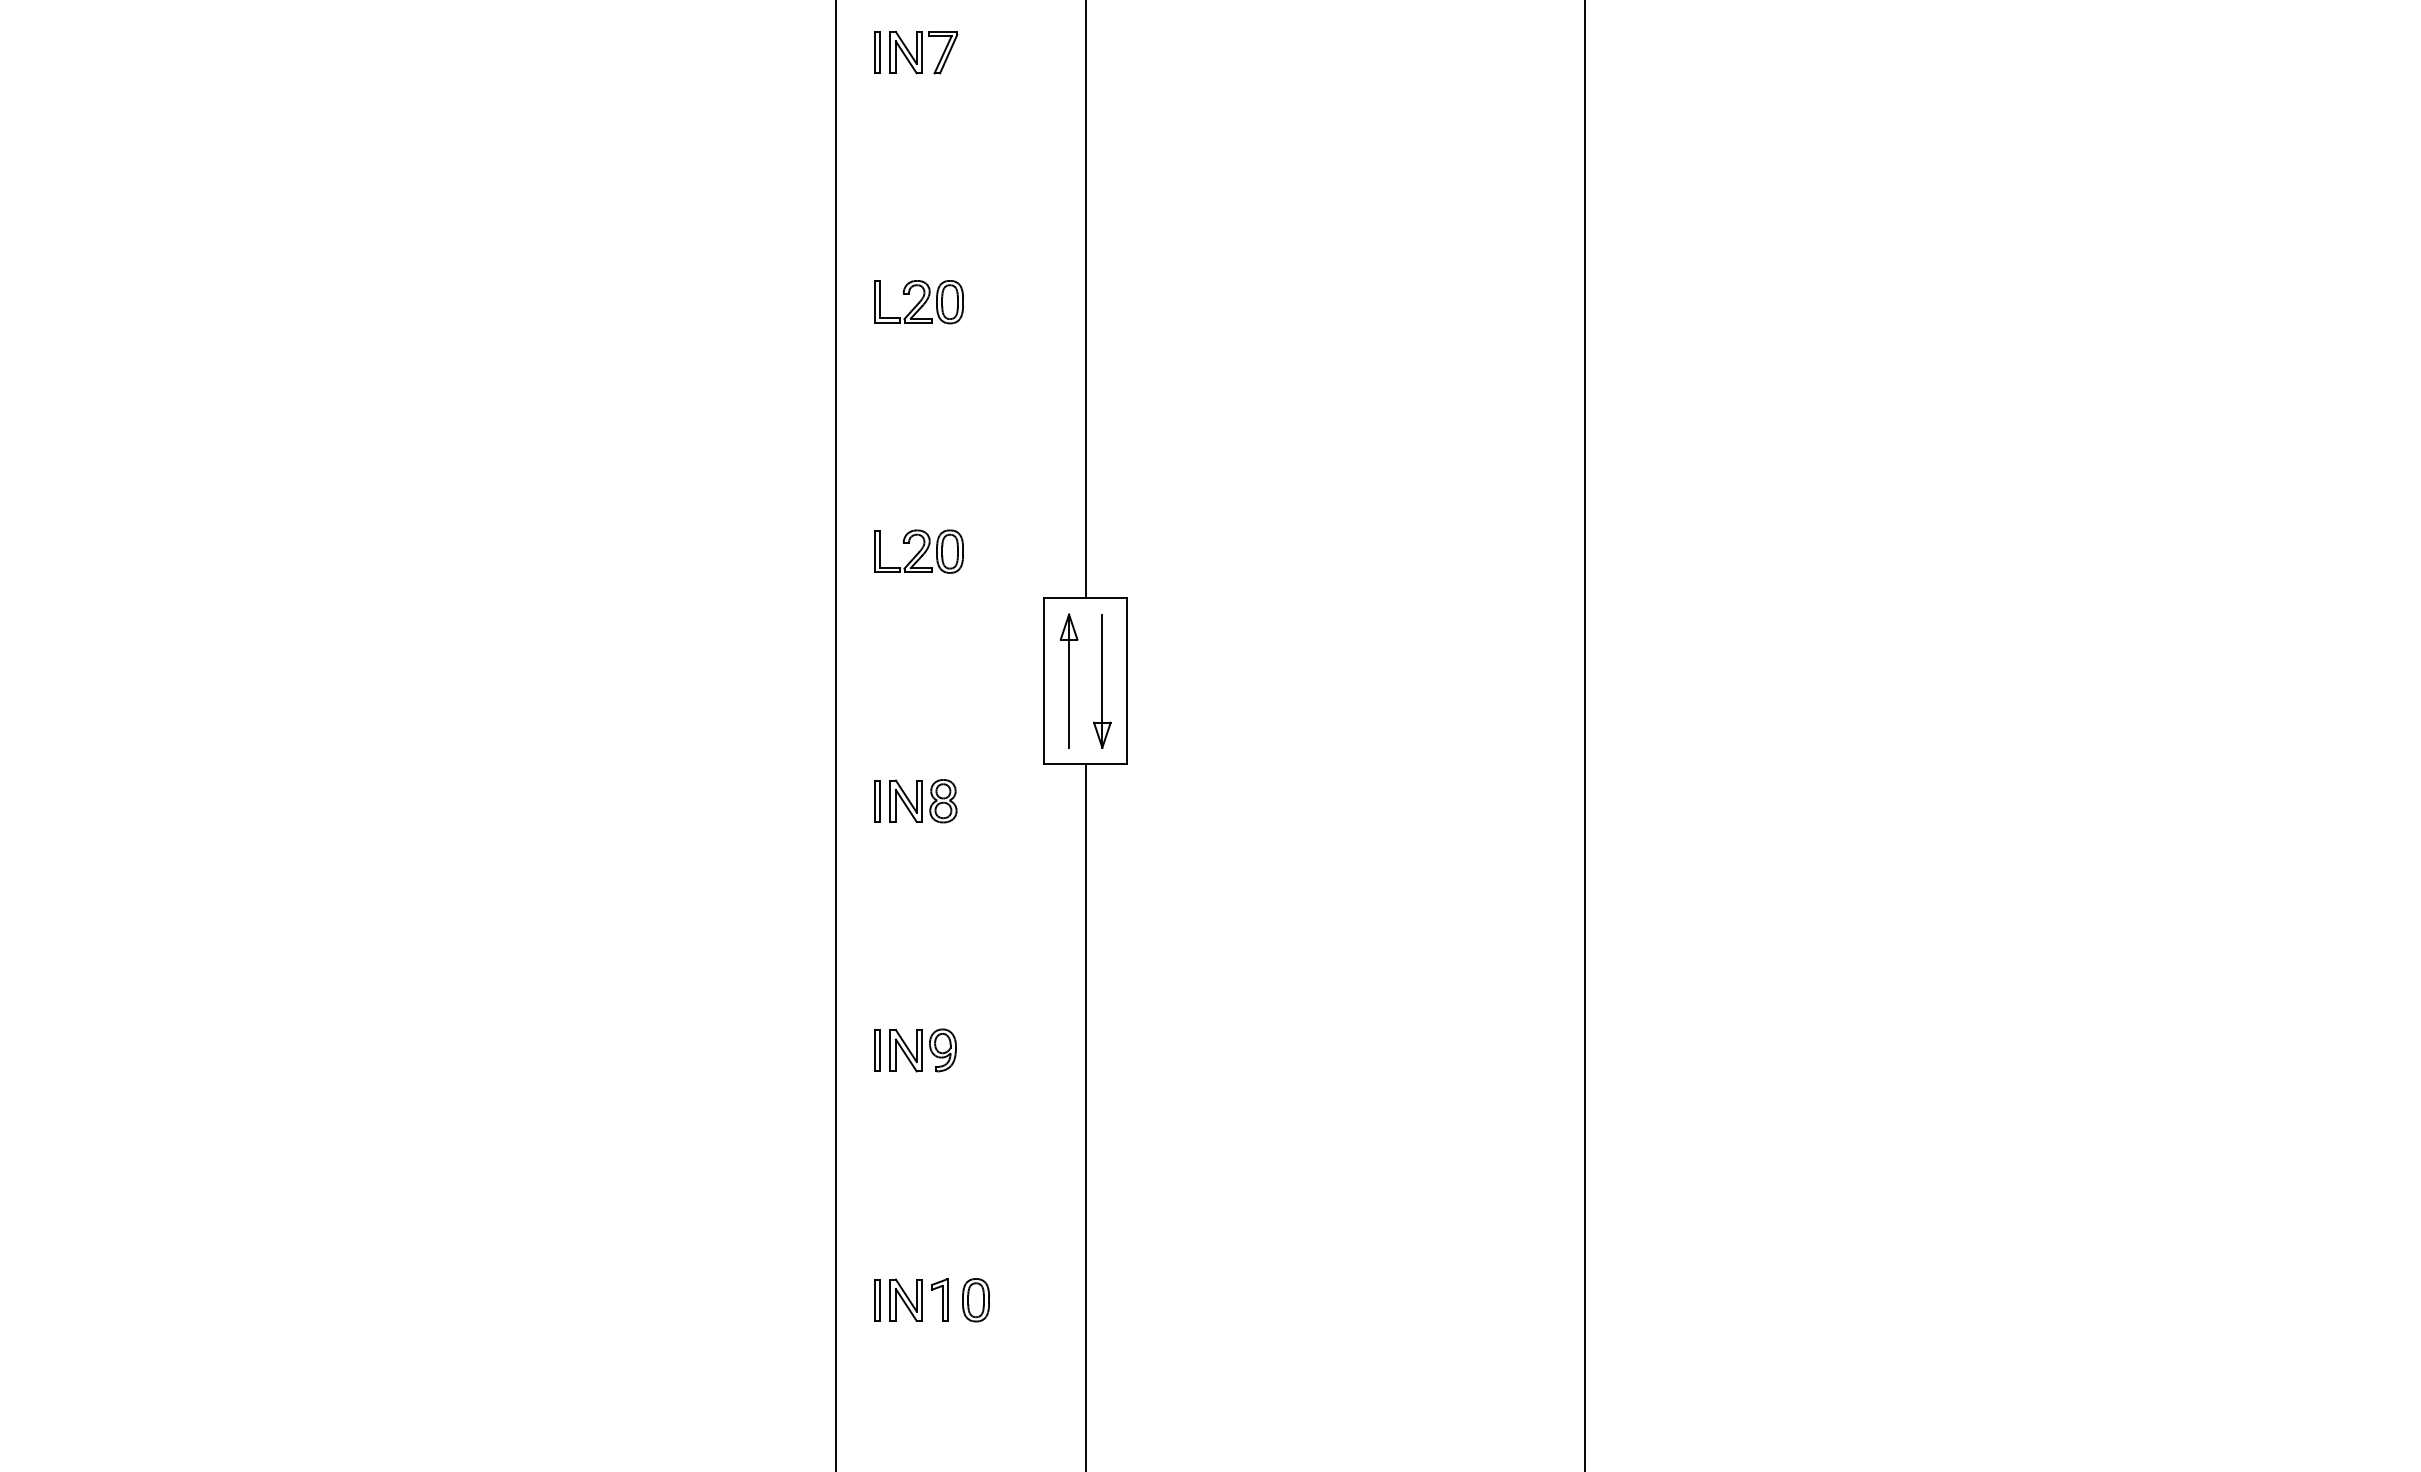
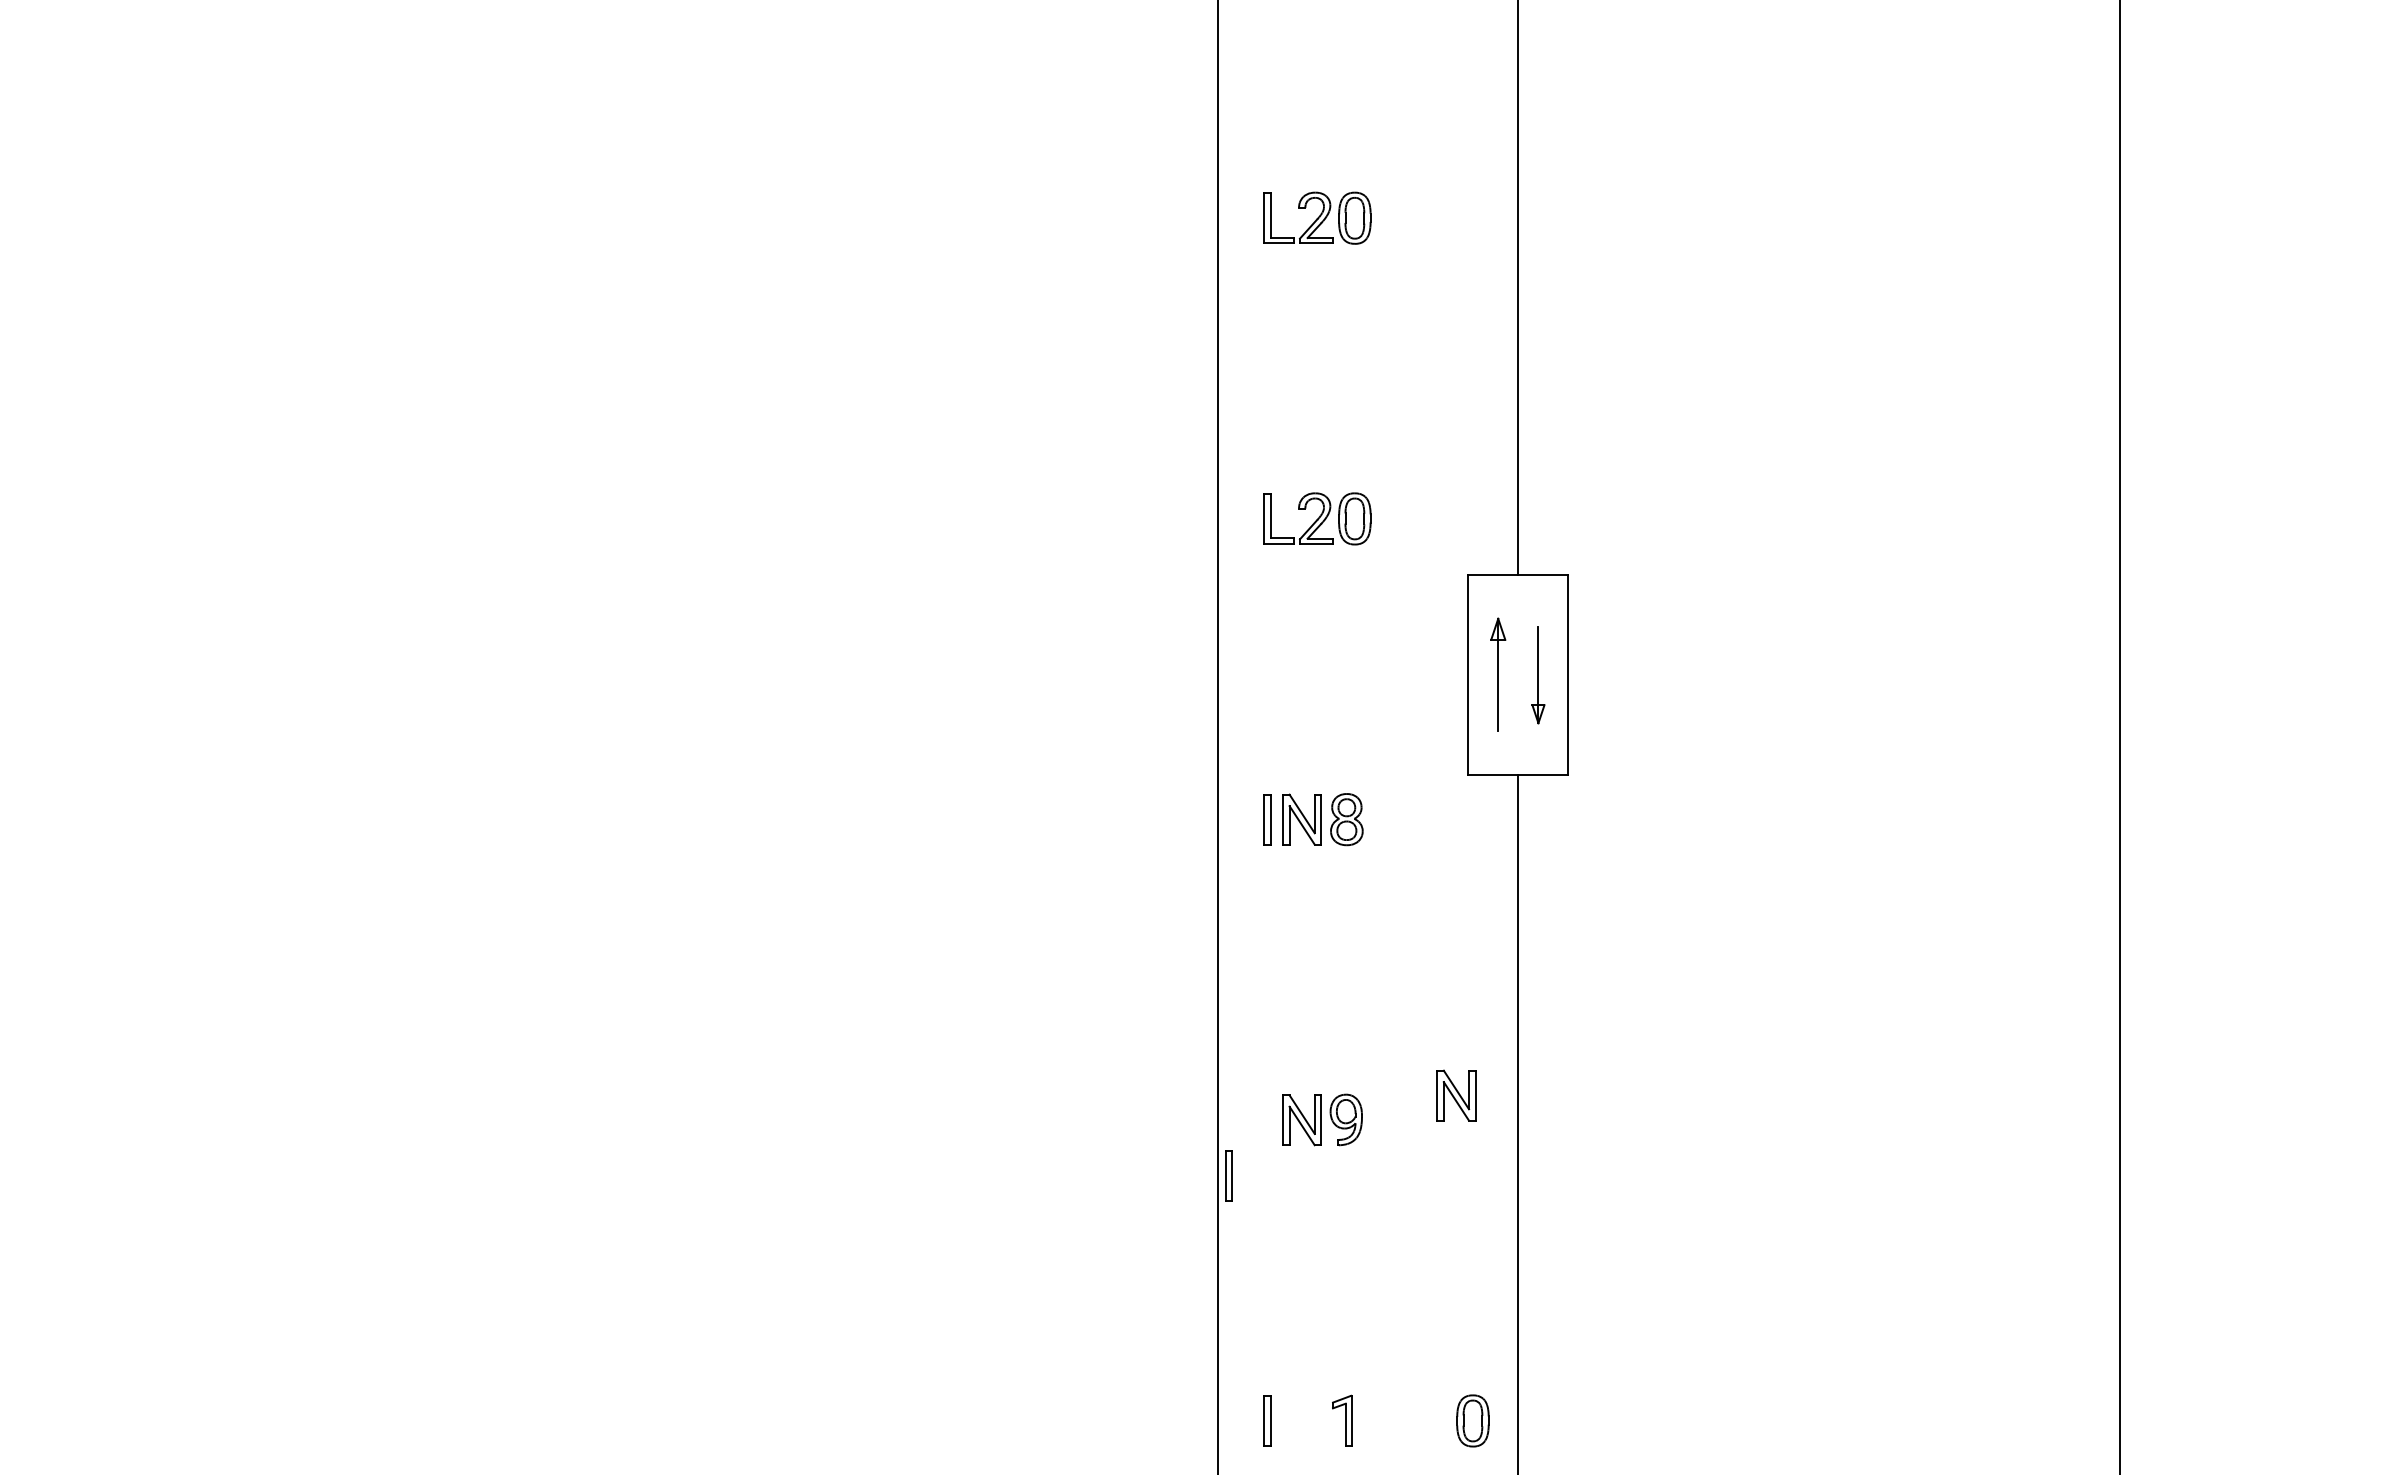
part: (1068, 680) -> (1497, 674), size x0.7
part: (1102, 681) -> (1538, 675), size x0.6
part: (877, 1050) -> (1228, 1175), moved
part: (905, 1299) -> (1455, 1094), moved
part: (975, 1300) -> (1472, 1421), moved

